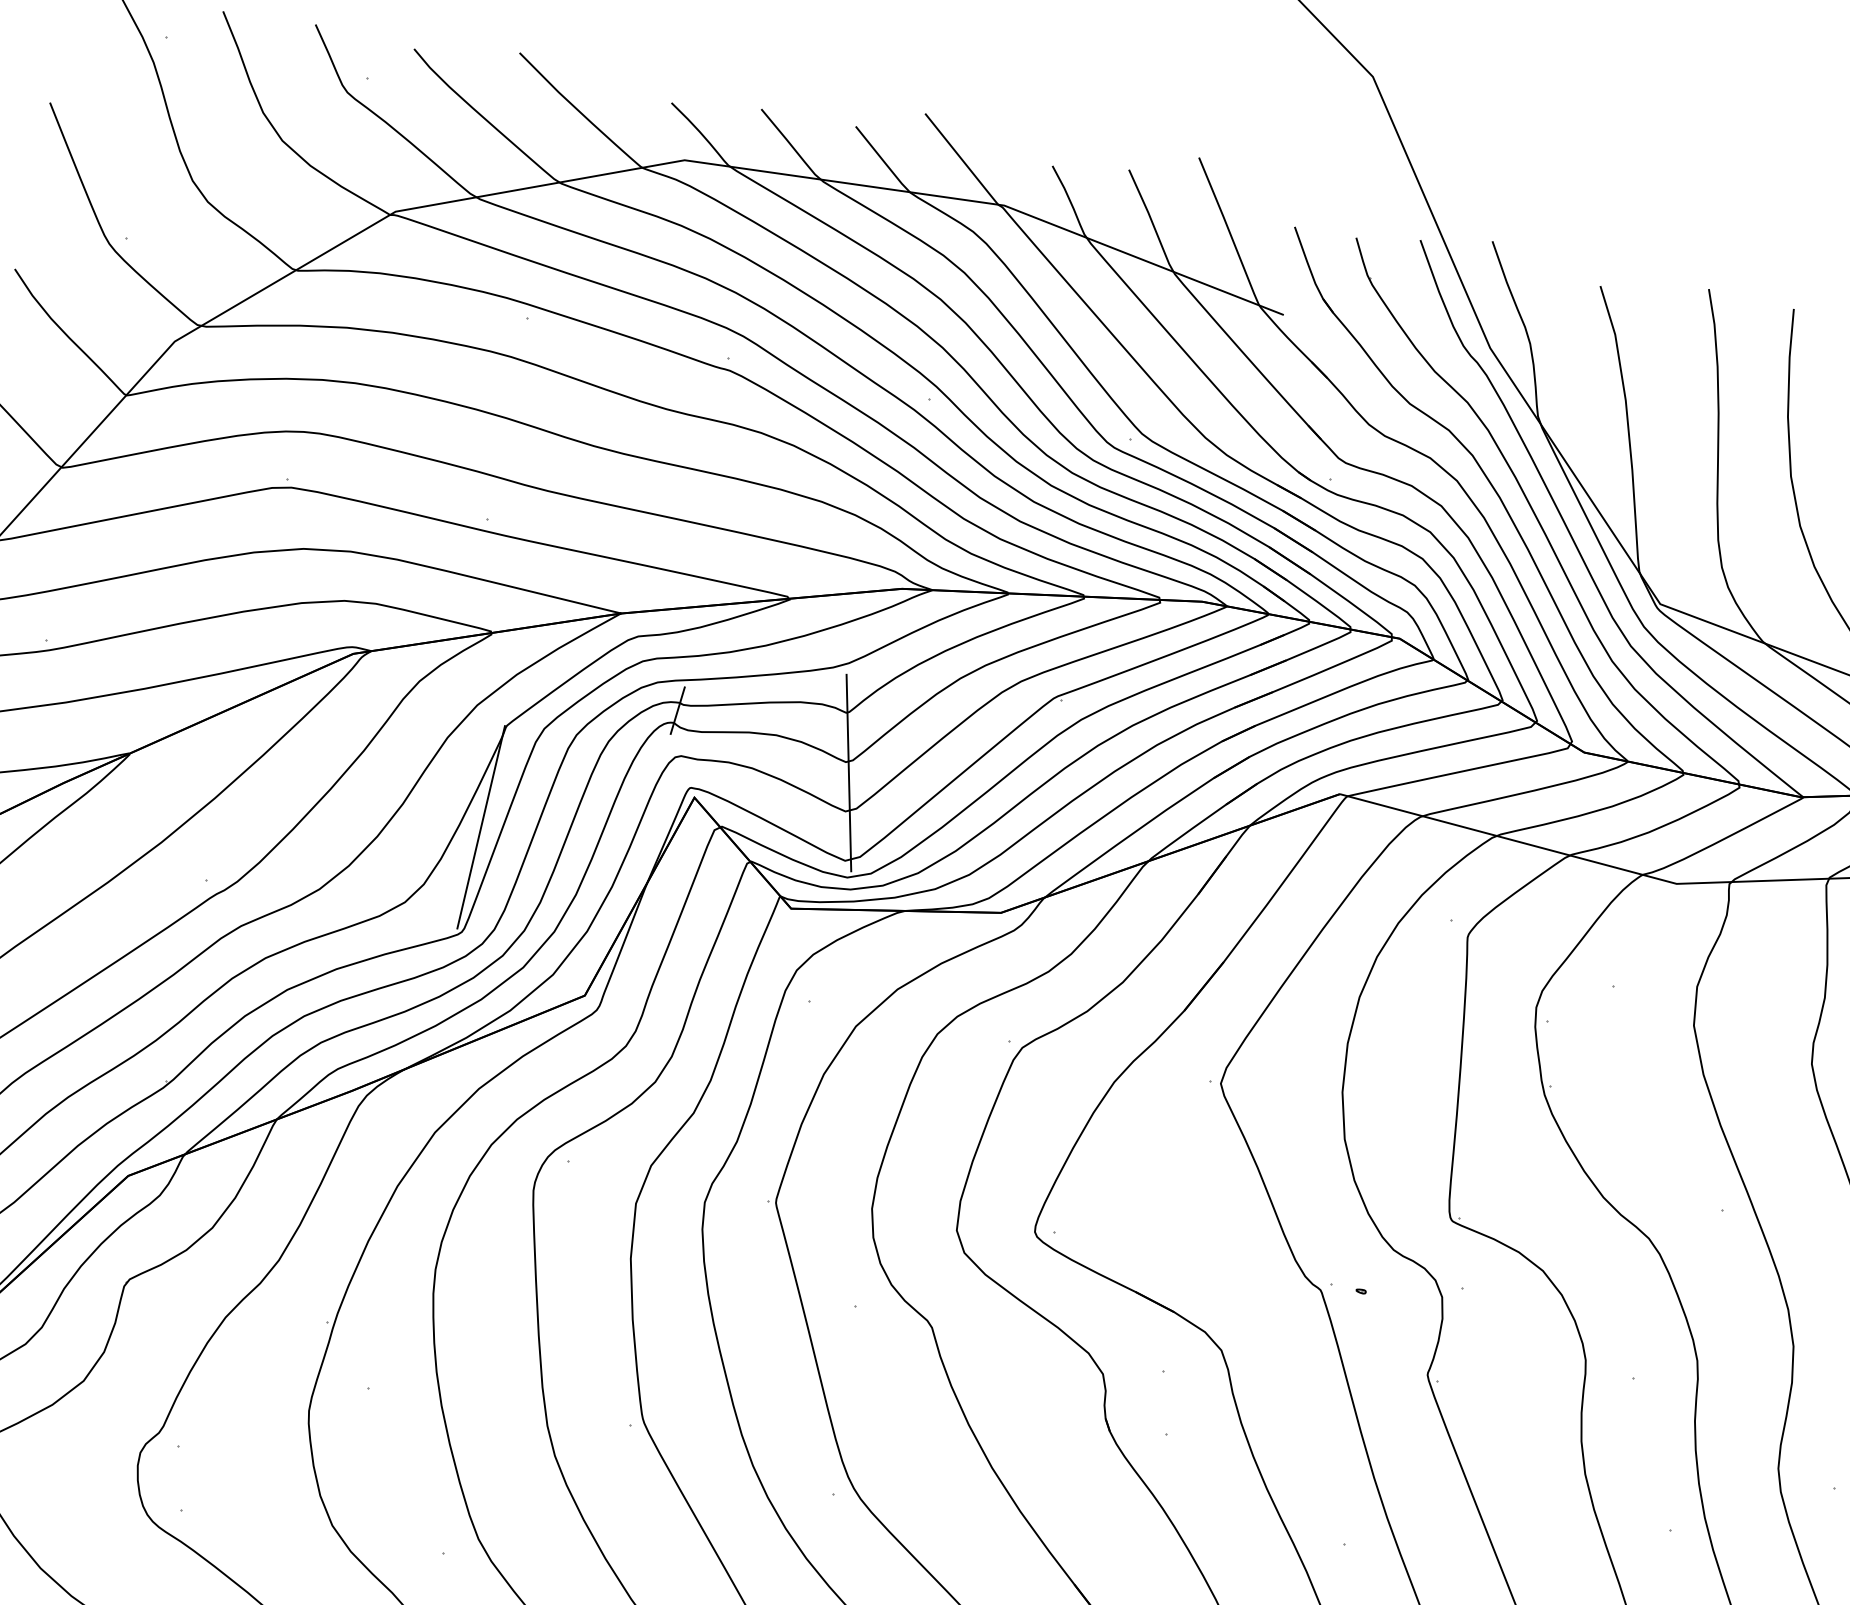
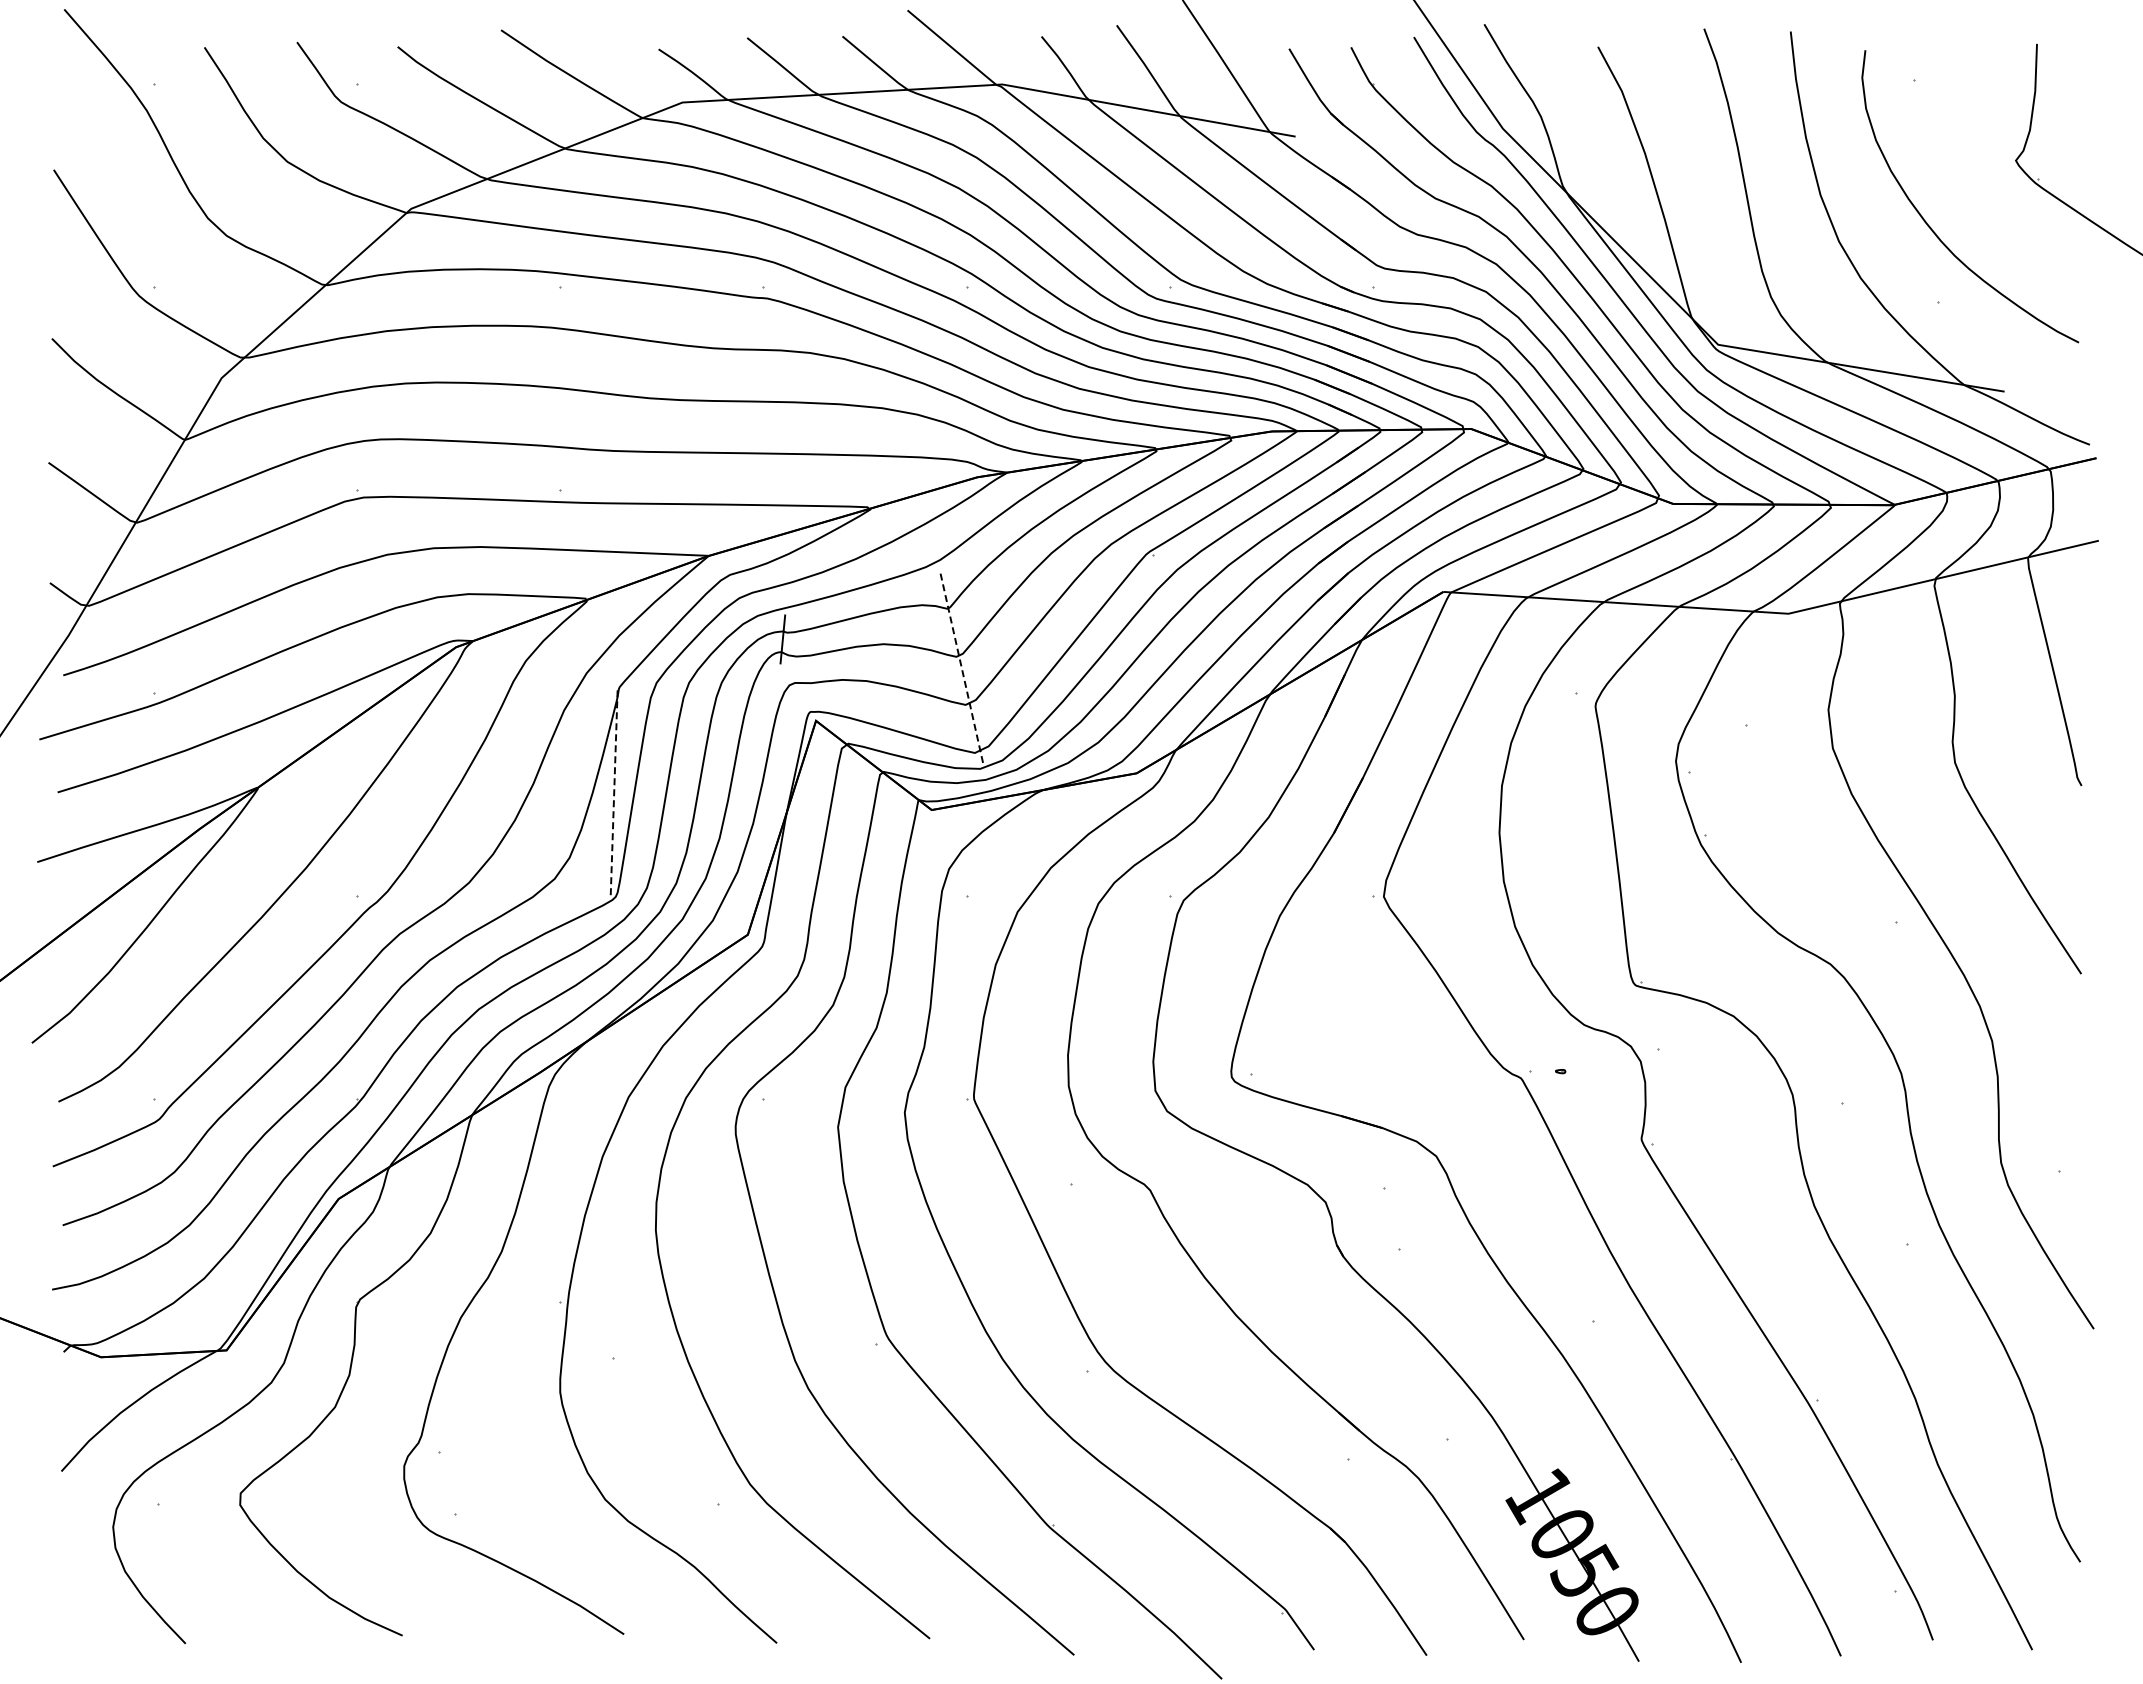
line: (848, 772) -> (961, 666), solid -> dashed
line: (481, 826) -> (614, 790), solid -> dashed

